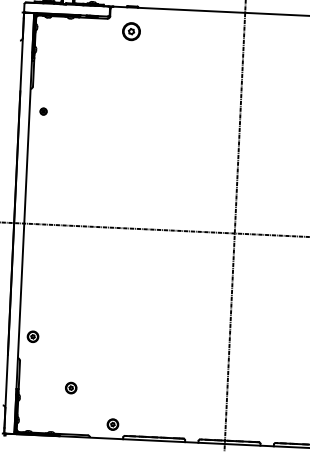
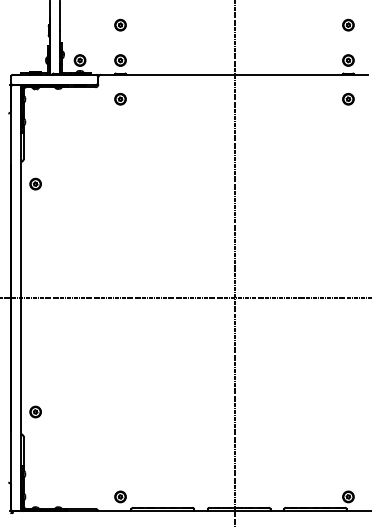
part: (131, 31) -> (120, 99), size x0.62
part: (43, 111) -> (35, 183), size x1.67
part: (71, 387) -> (76, 461), removed

